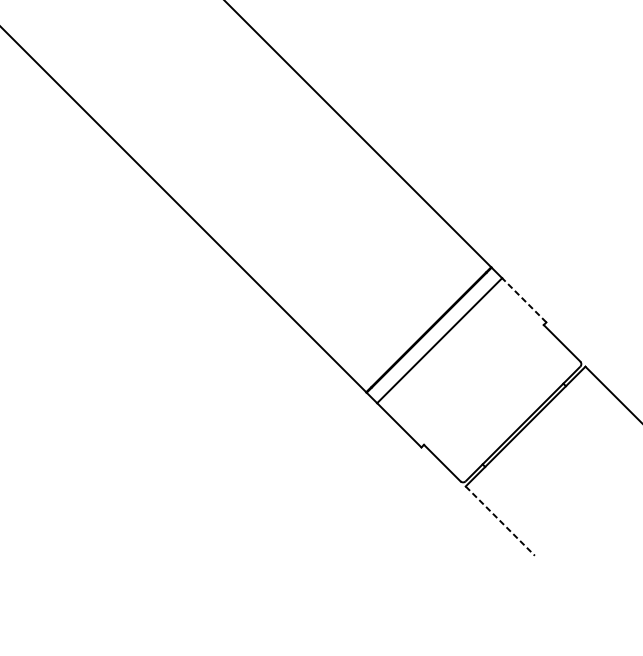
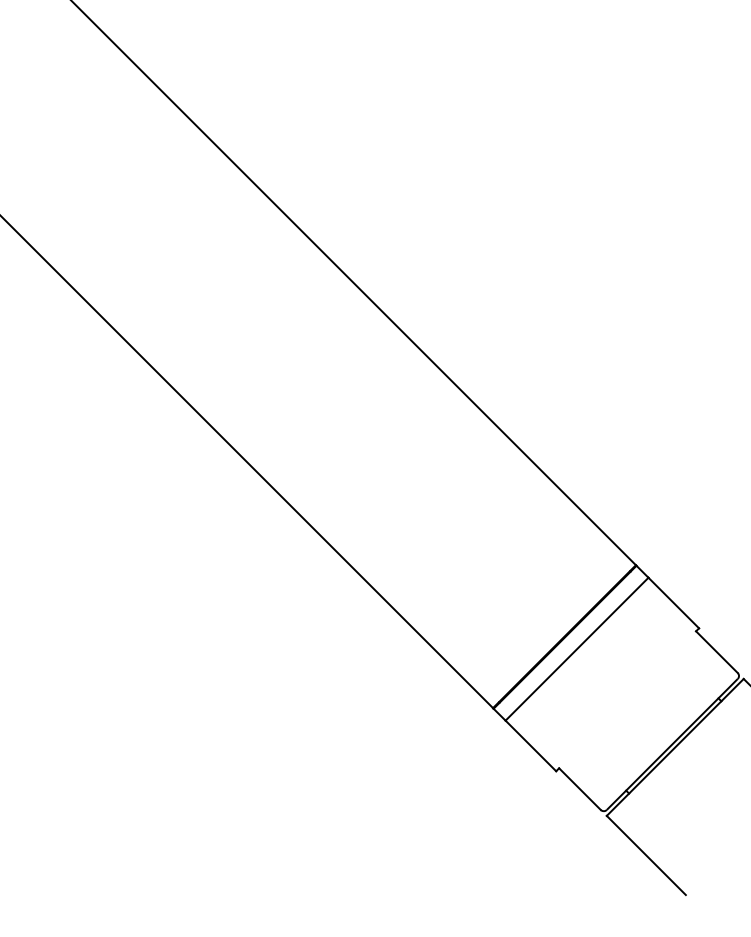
line: (524, 300) -> (673, 603), dashed -> solid
line: (500, 521) -> (646, 855), dashed -> solid

